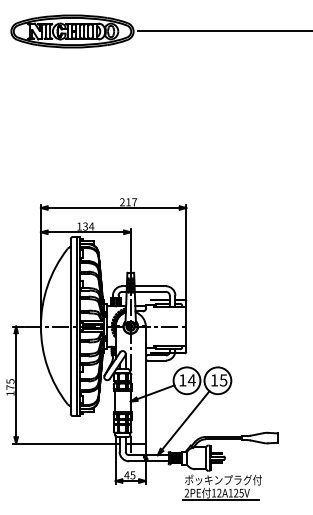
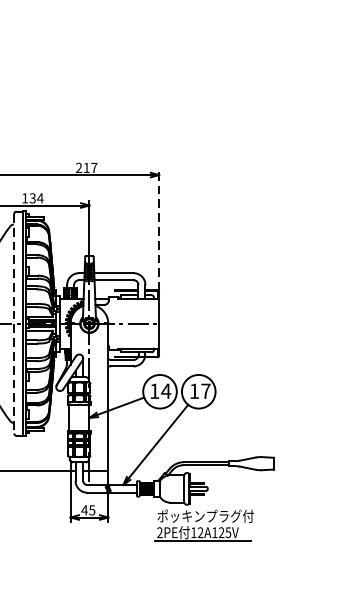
line: (186, 252) -> (159, 230), solid -> dashed
line: (70, 327) -> (13, 324), solid -> dashed
text: (223, 380) -> (205, 391), 15 -> 17

